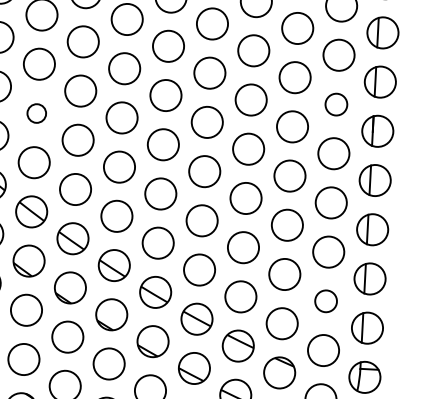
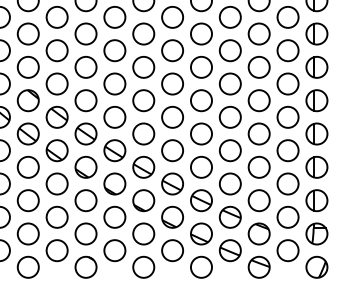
circle: (335, 104) -> (287, 50), size x1.43
circle: (36, 113) -> (85, 67), size x1.67
circle: (325, 300) -> (287, 183), size x1.43

